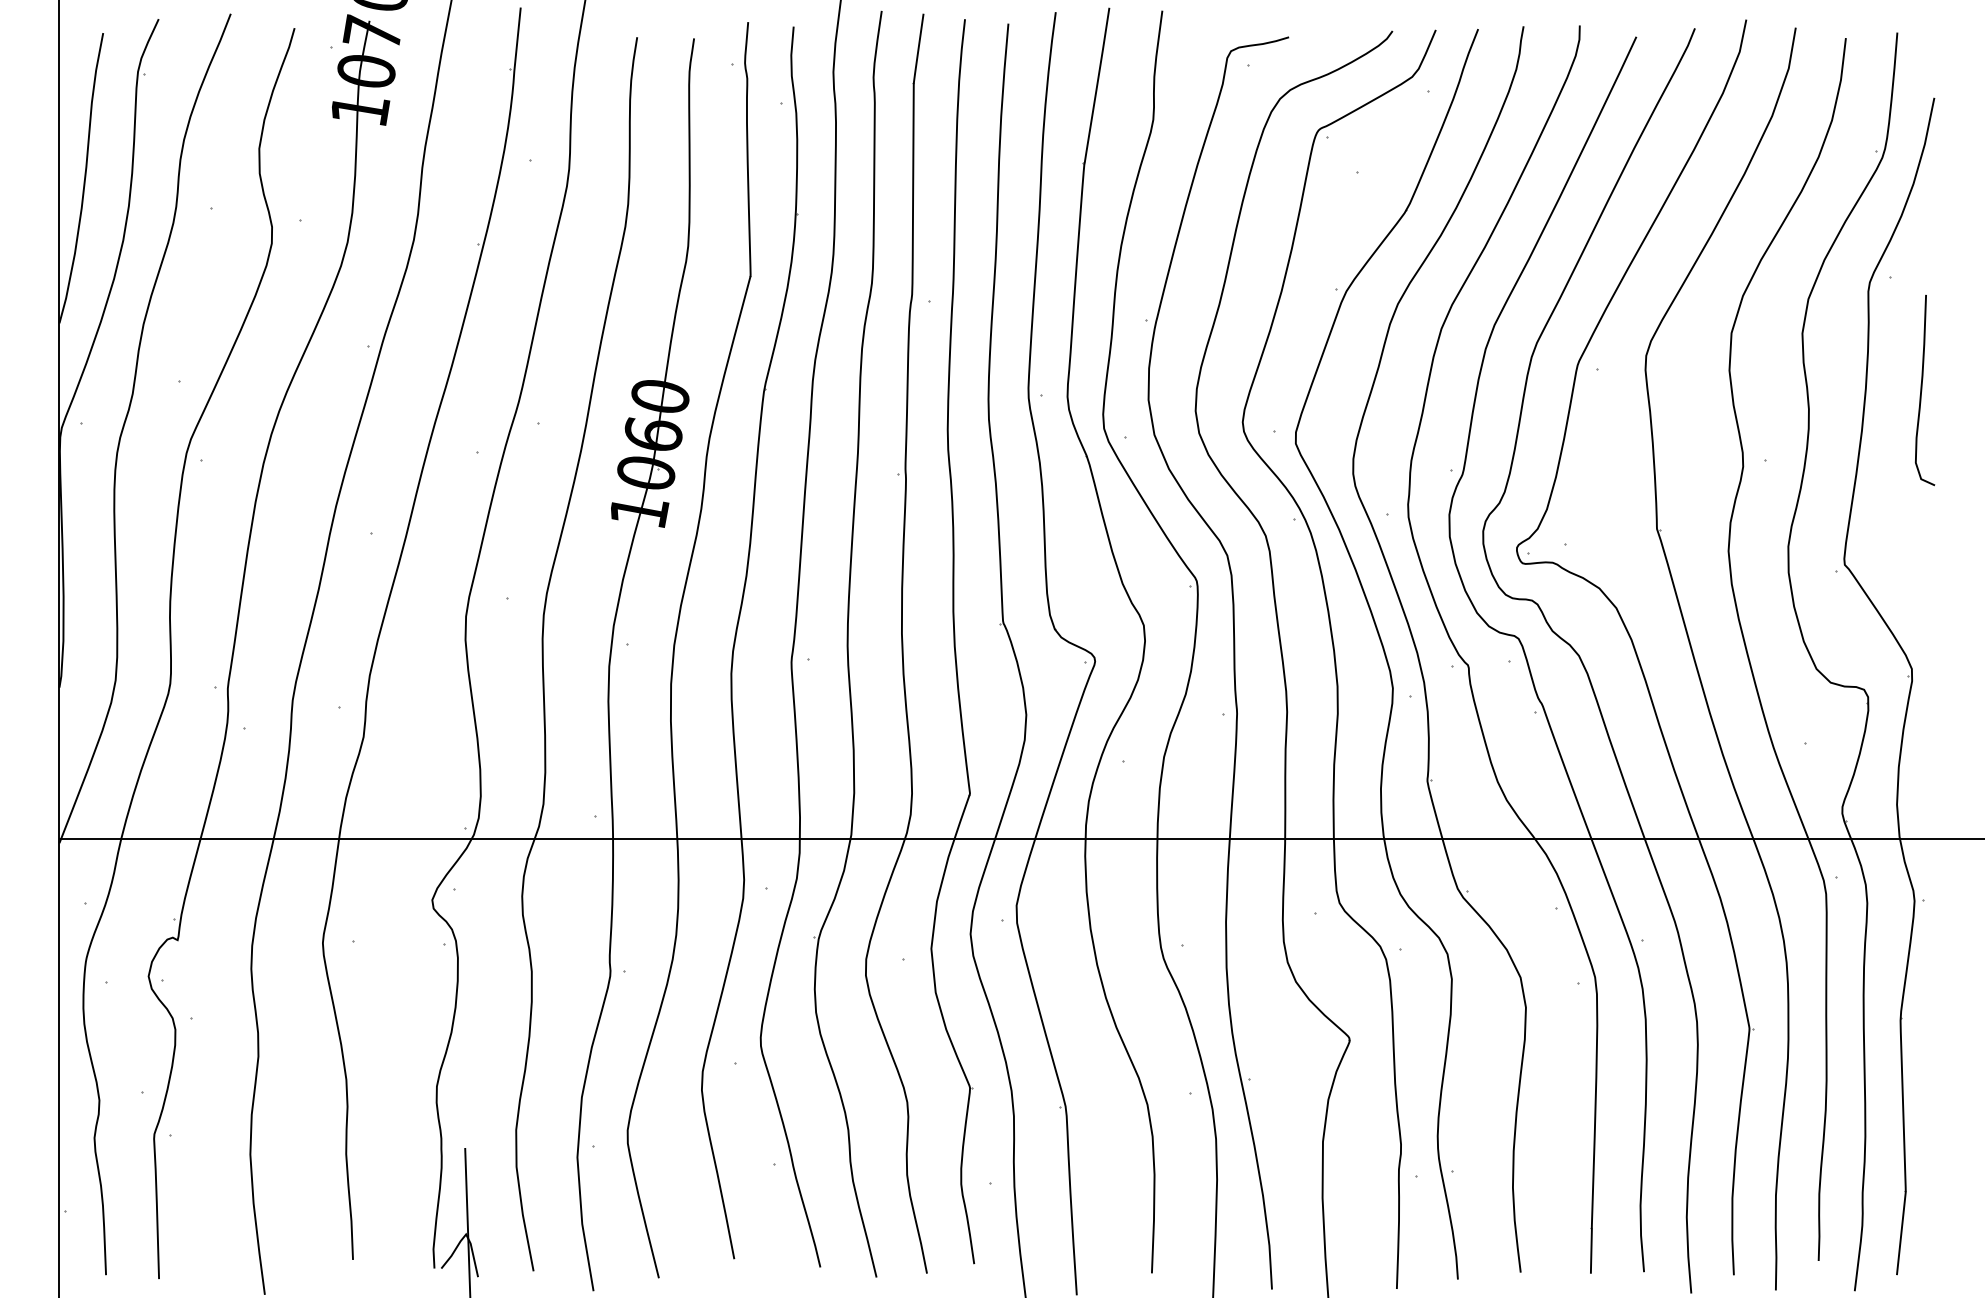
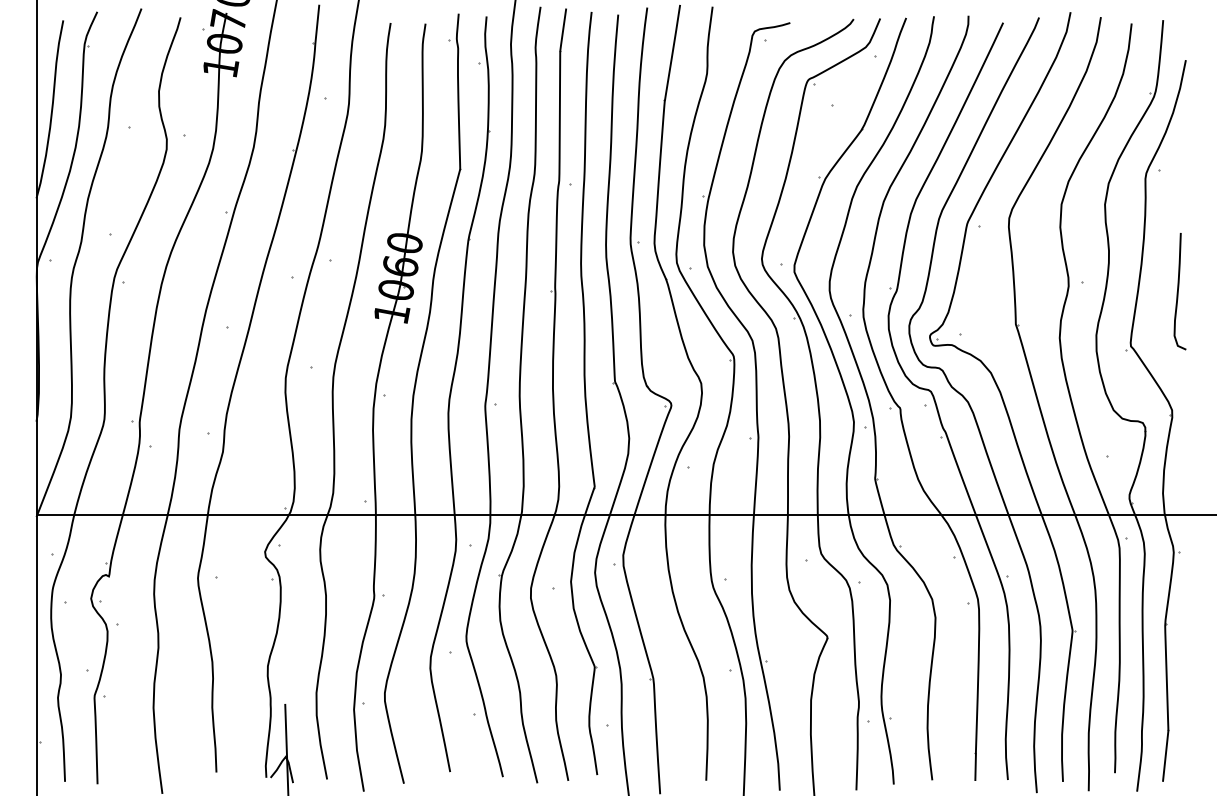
curve: (1922, 390) -> (1178, 291), moved

